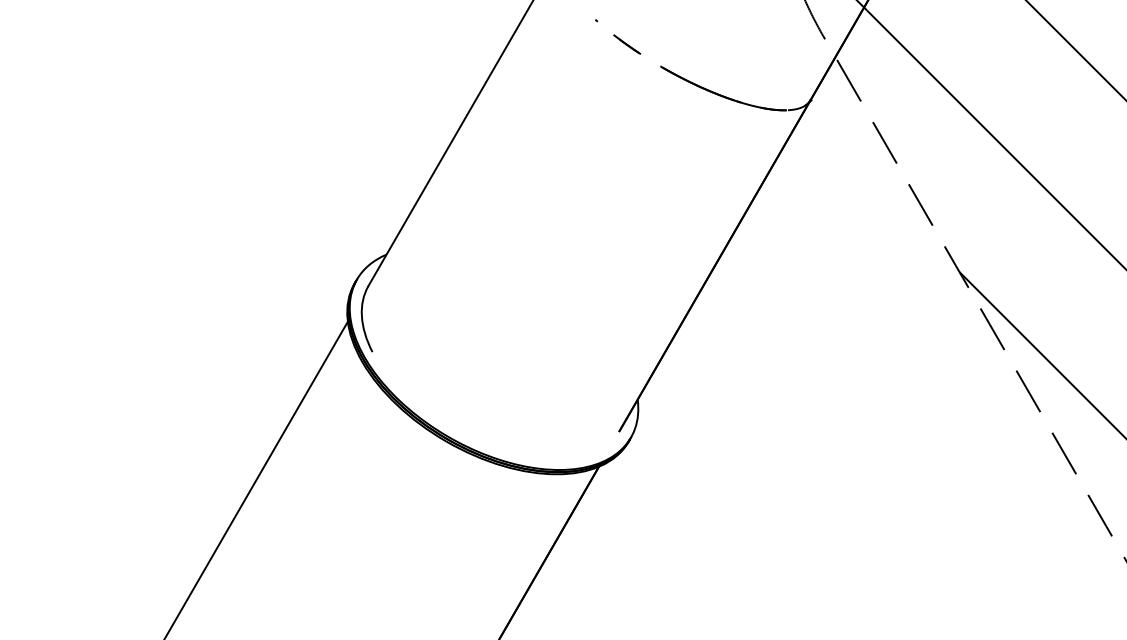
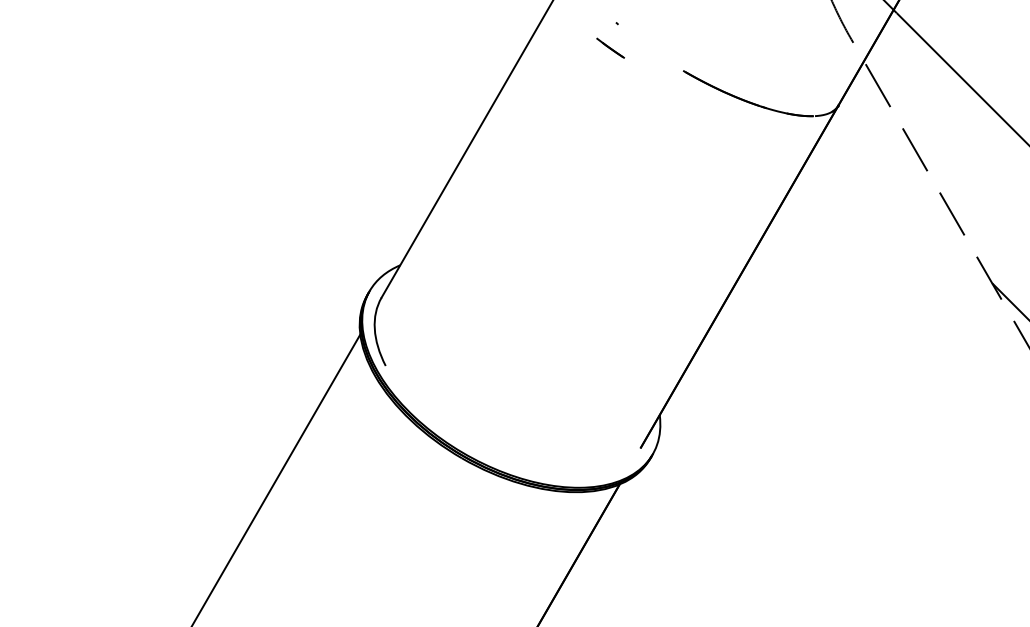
line: (627, 44) -> (610, 48), moved

